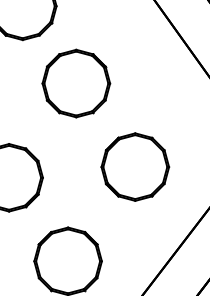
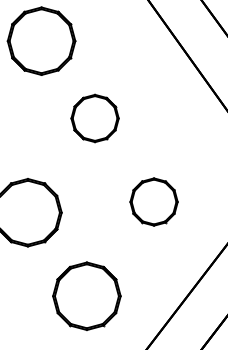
part: (75, 83) -> (94, 118), size x0.7
part: (134, 166) -> (153, 201), size x0.7

